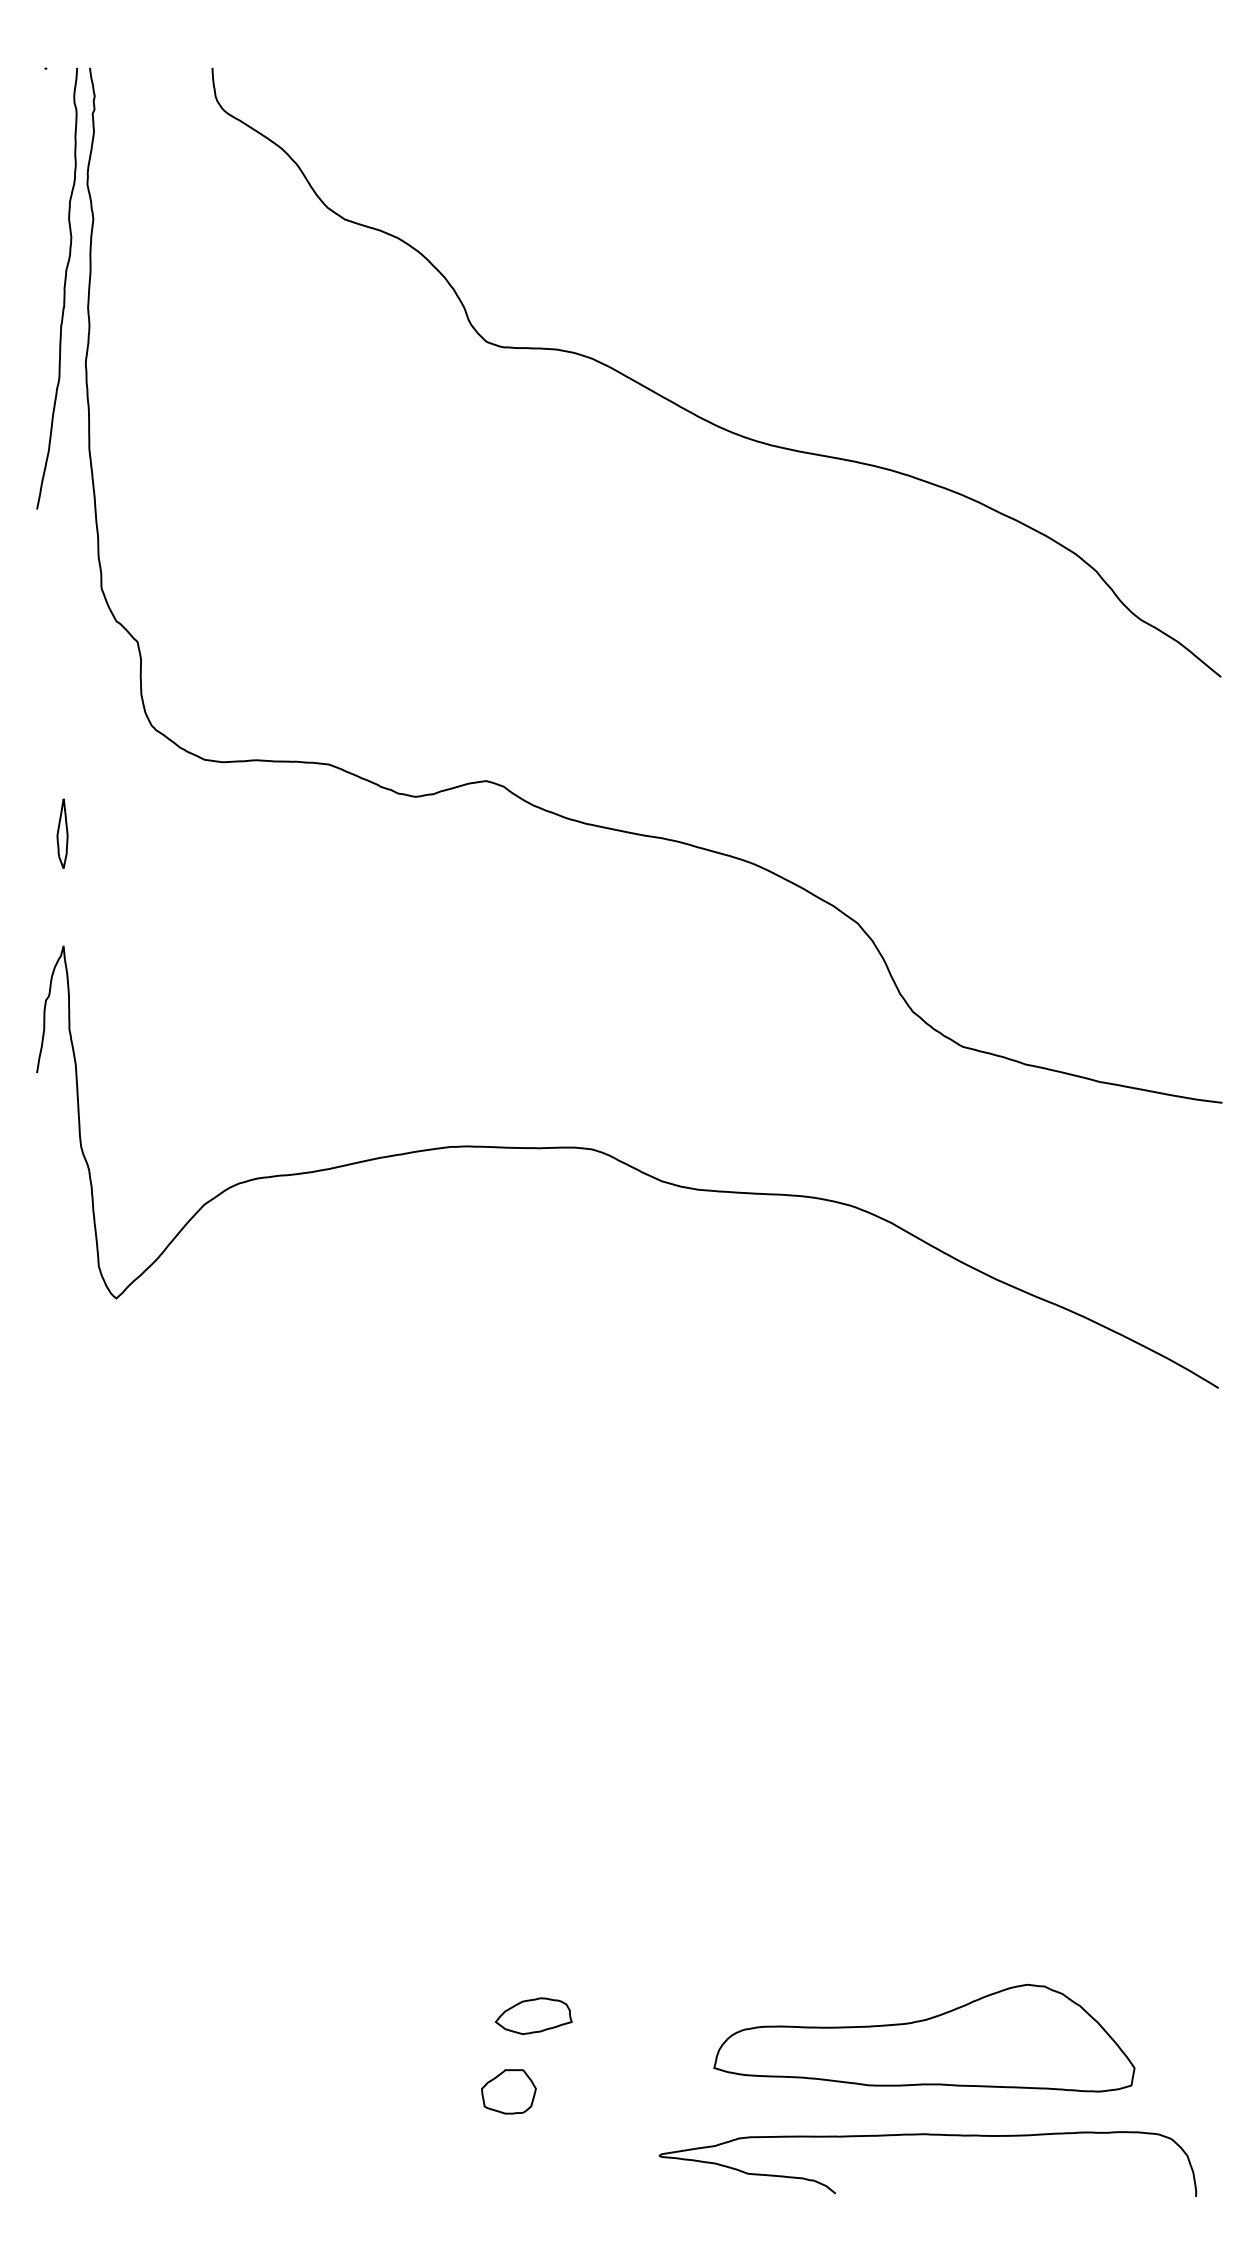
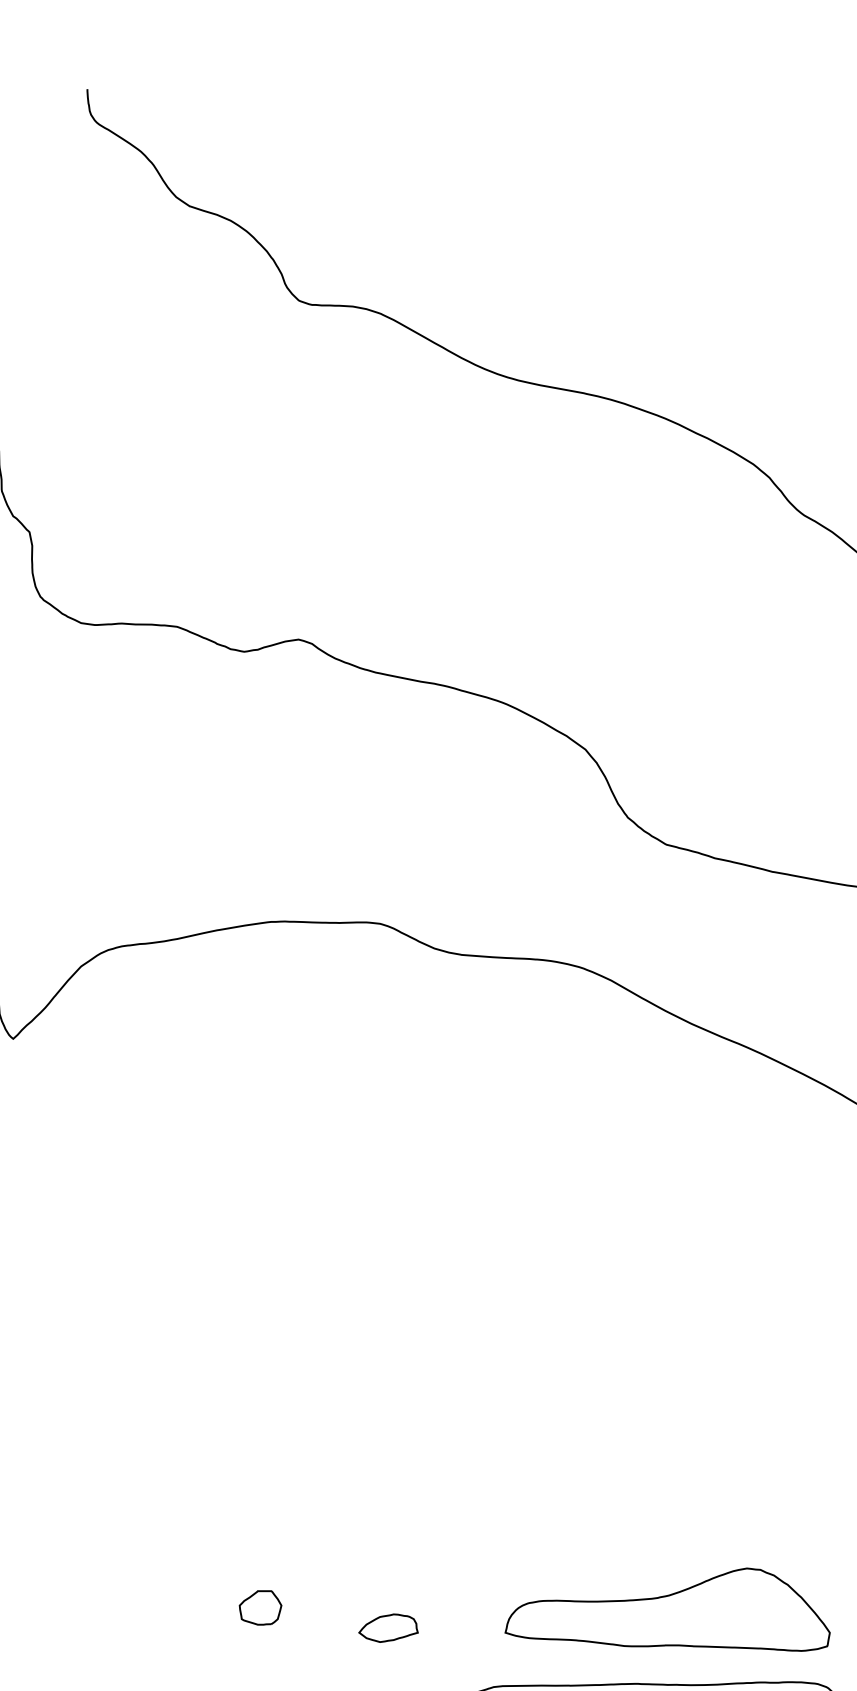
part: (533, 2015) -> (388, 1627), moved
part: (924, 2037) -> (667, 1609), moved
part: (508, 2091) -> (260, 1607), moved

